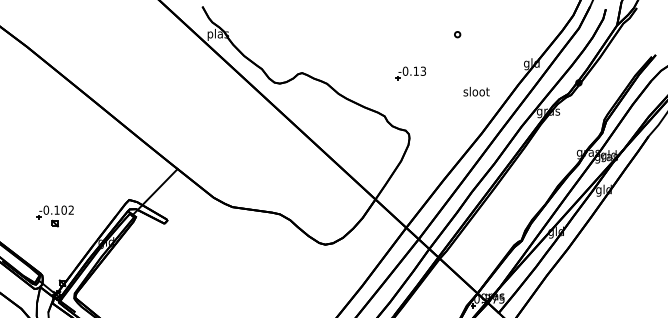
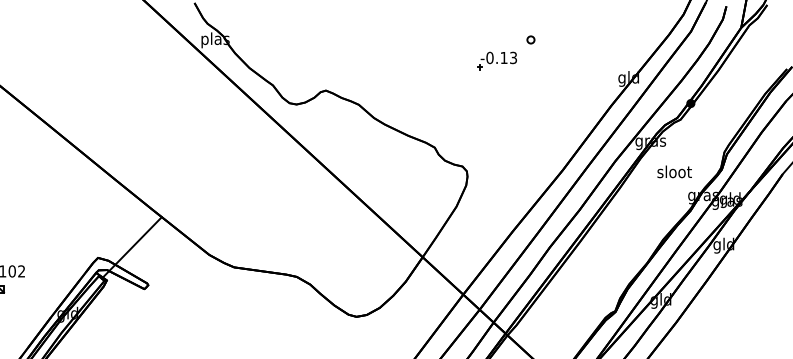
part: (410, 73) -> (496, 60), moved
text: (476, 91) -> (674, 171), moved

